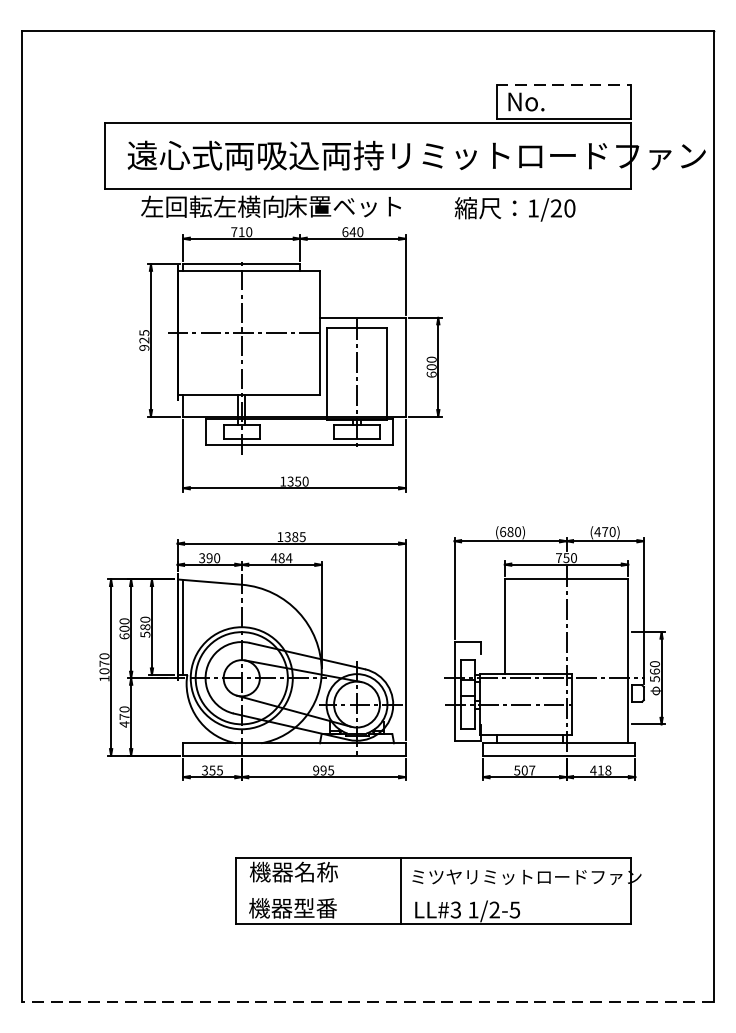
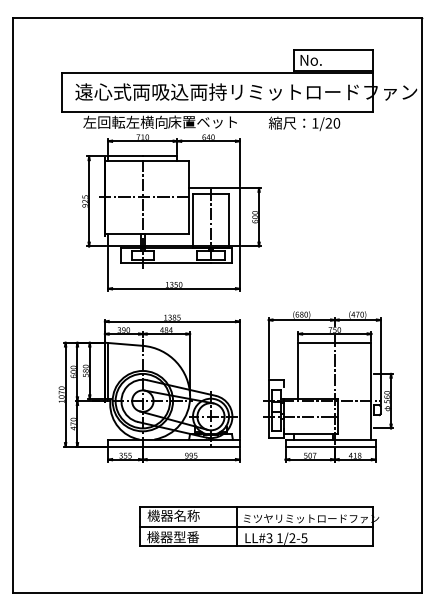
line: (564, 85) -> (333, 50), dashed -> solid
line: (433, 890) -> (256, 526), added
line: (368, 1001) -> (217, 592), dashed -> solid

